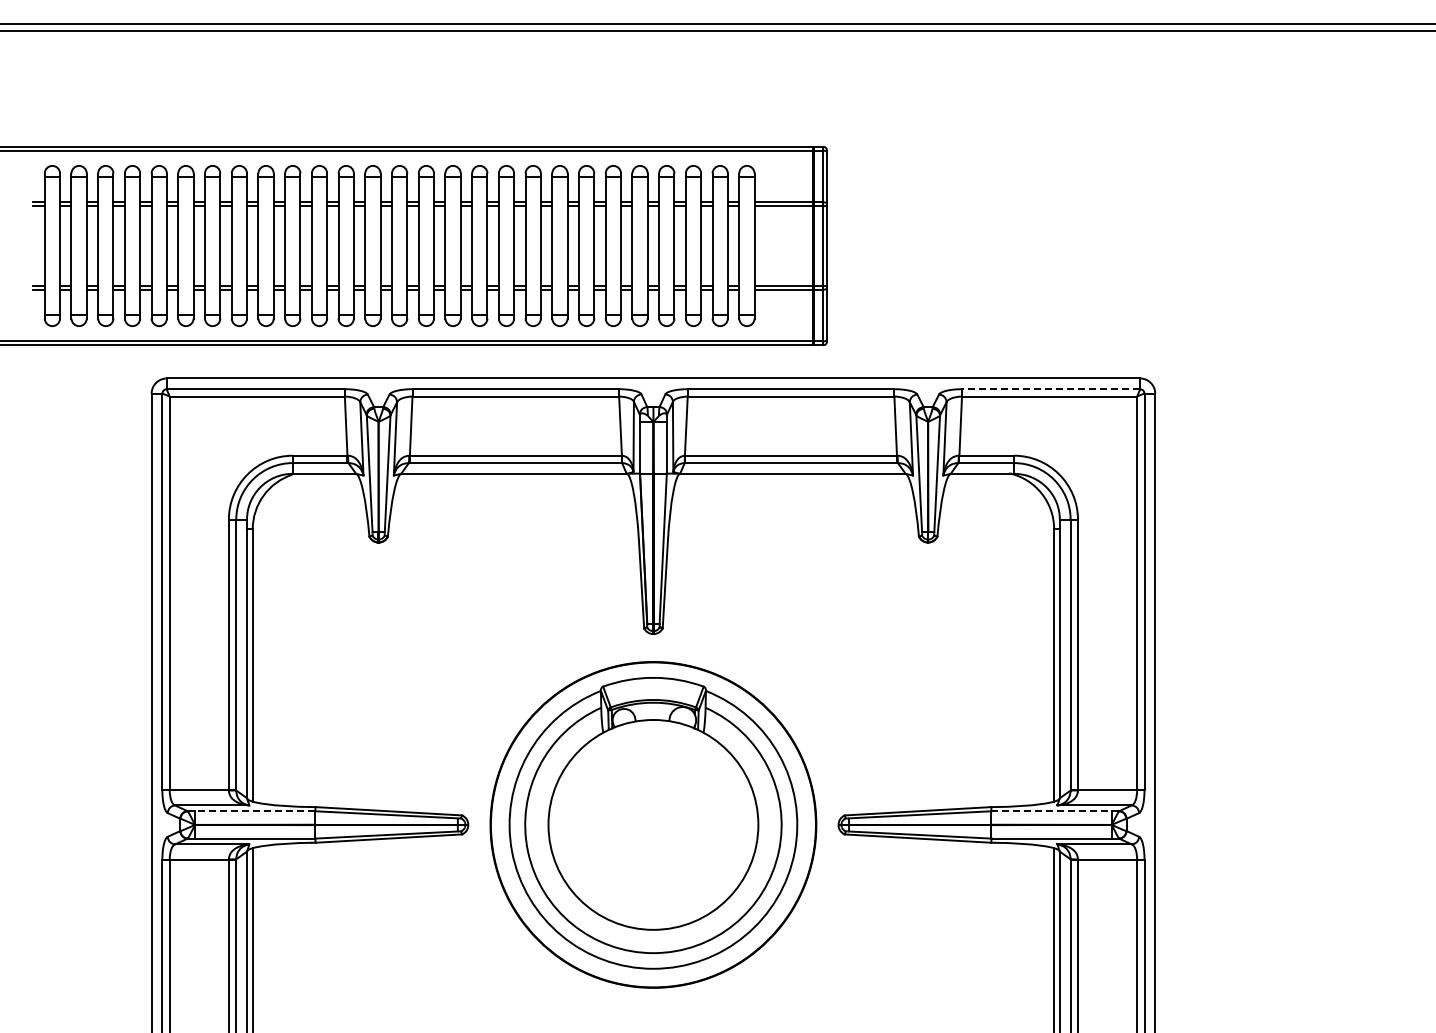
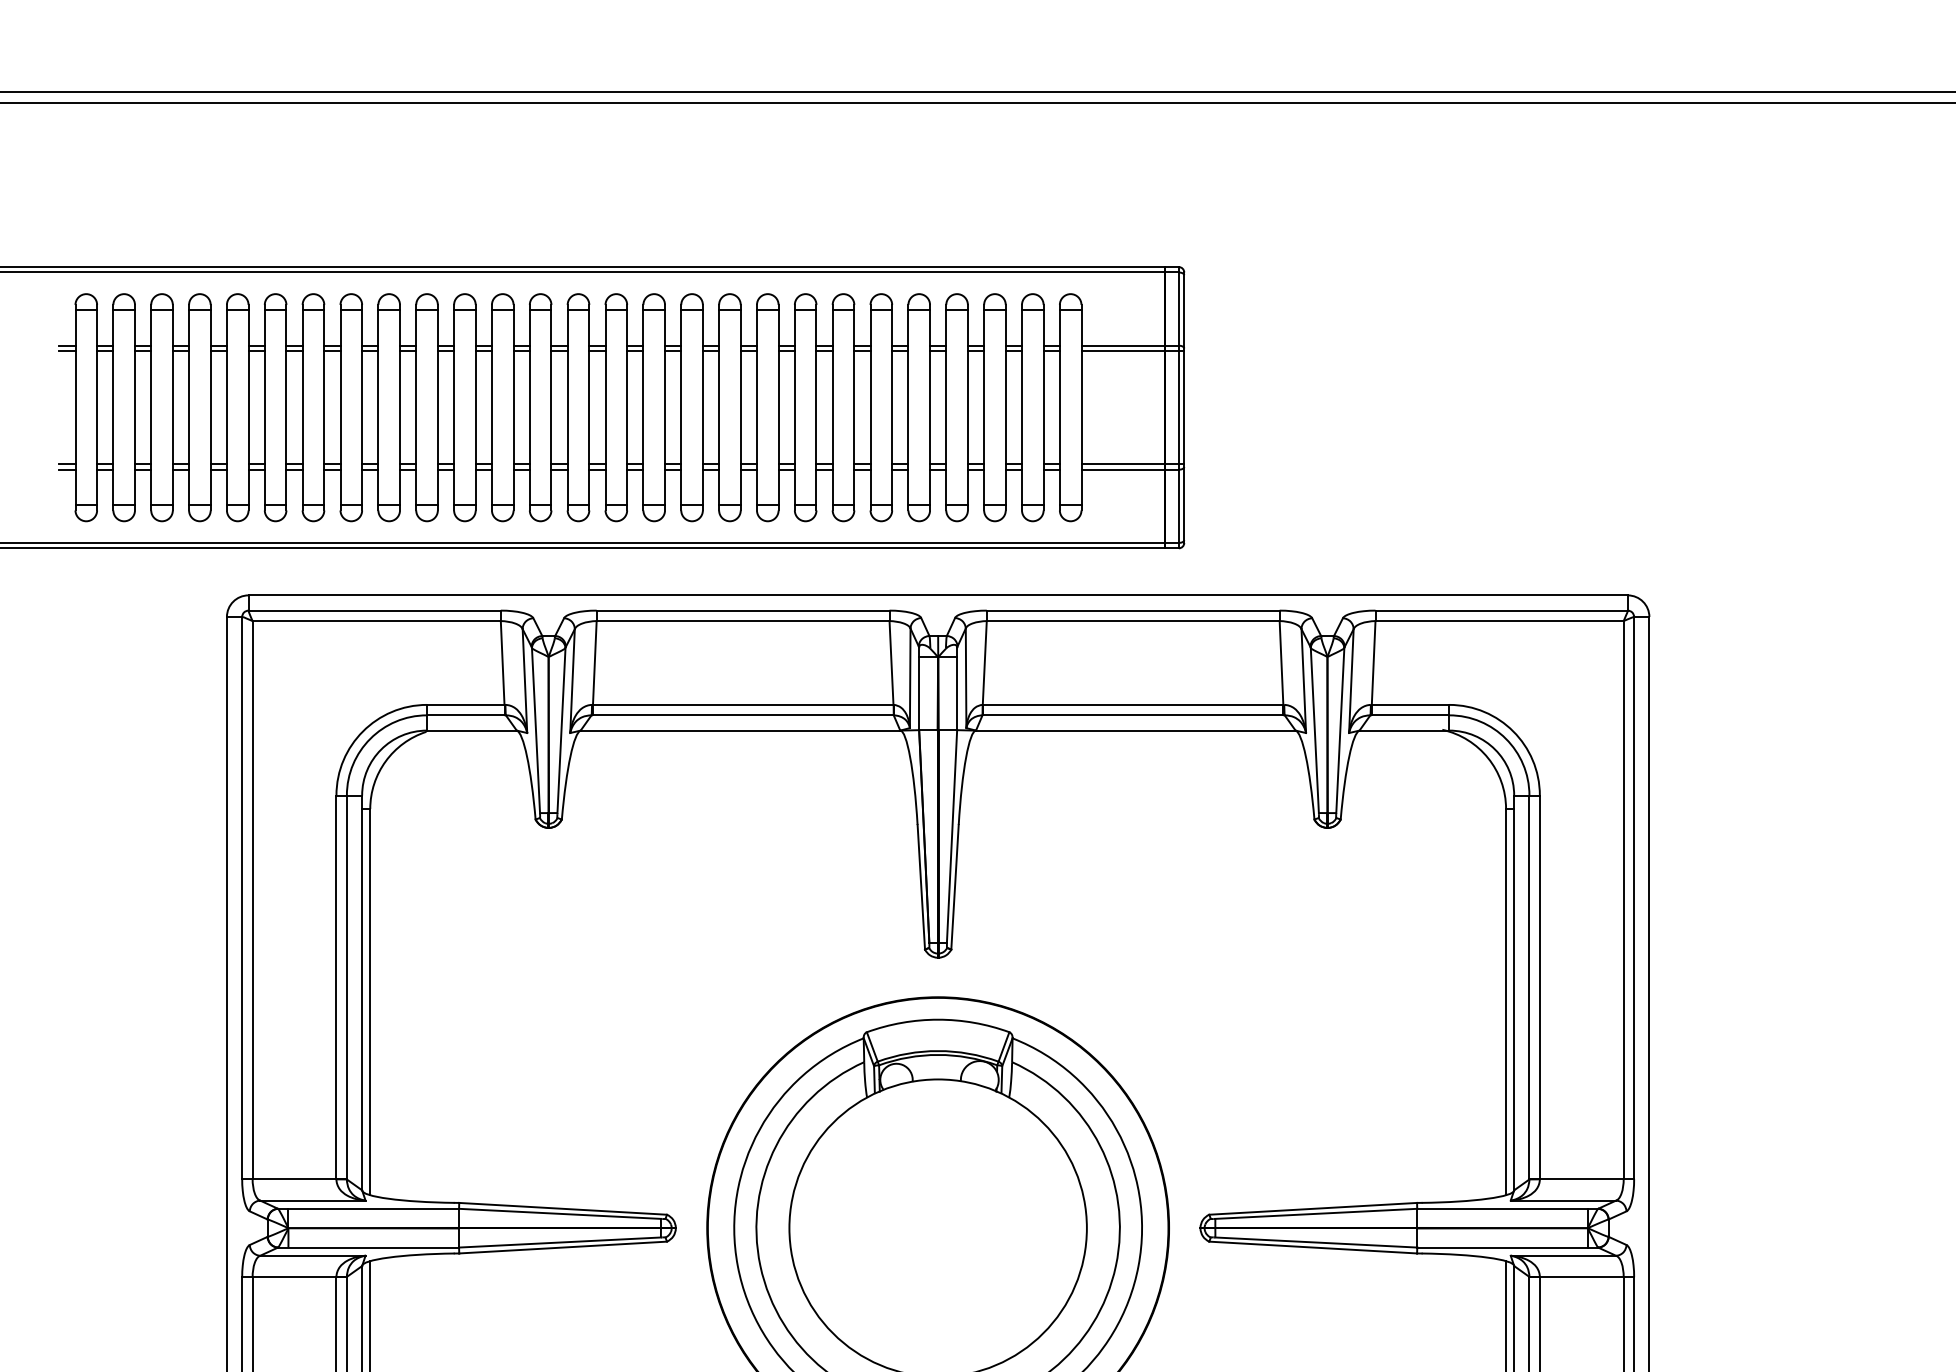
line: (1051, 389) -> (1502, 611), dashed -> solid
line: (251, 811) -> (368, 1209), dashed -> solid
line: (1055, 811) -> (1507, 1209), dashed -> solid

